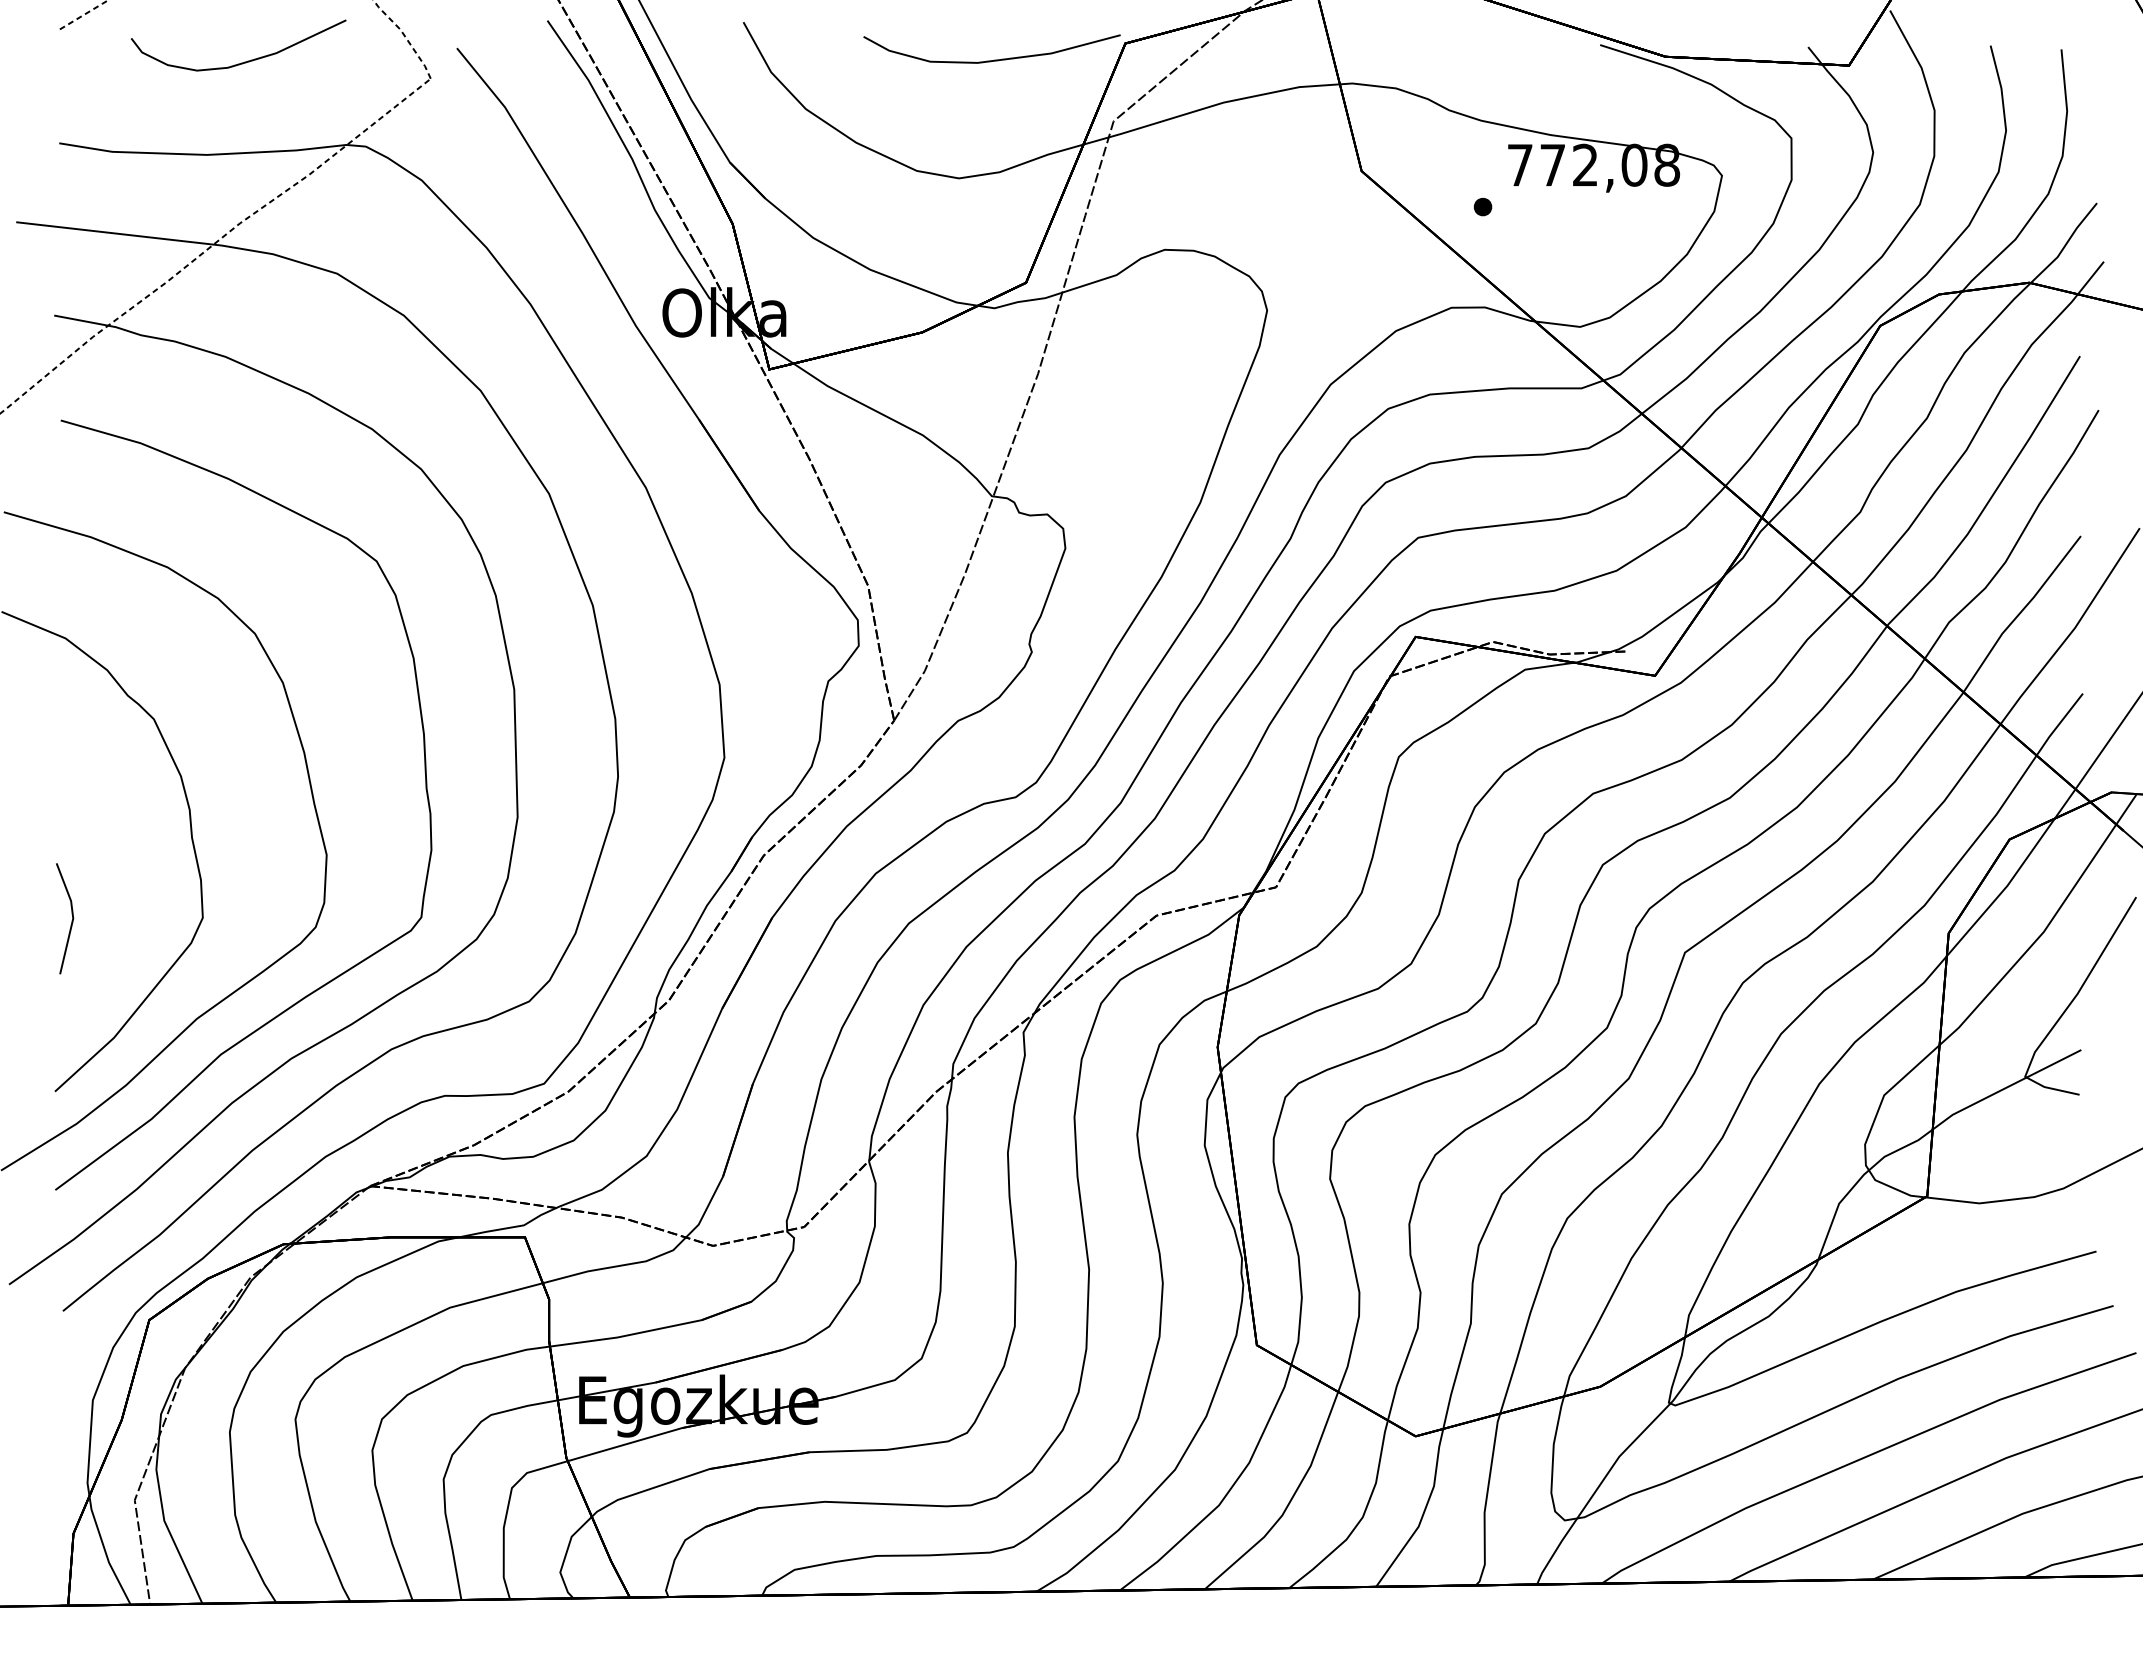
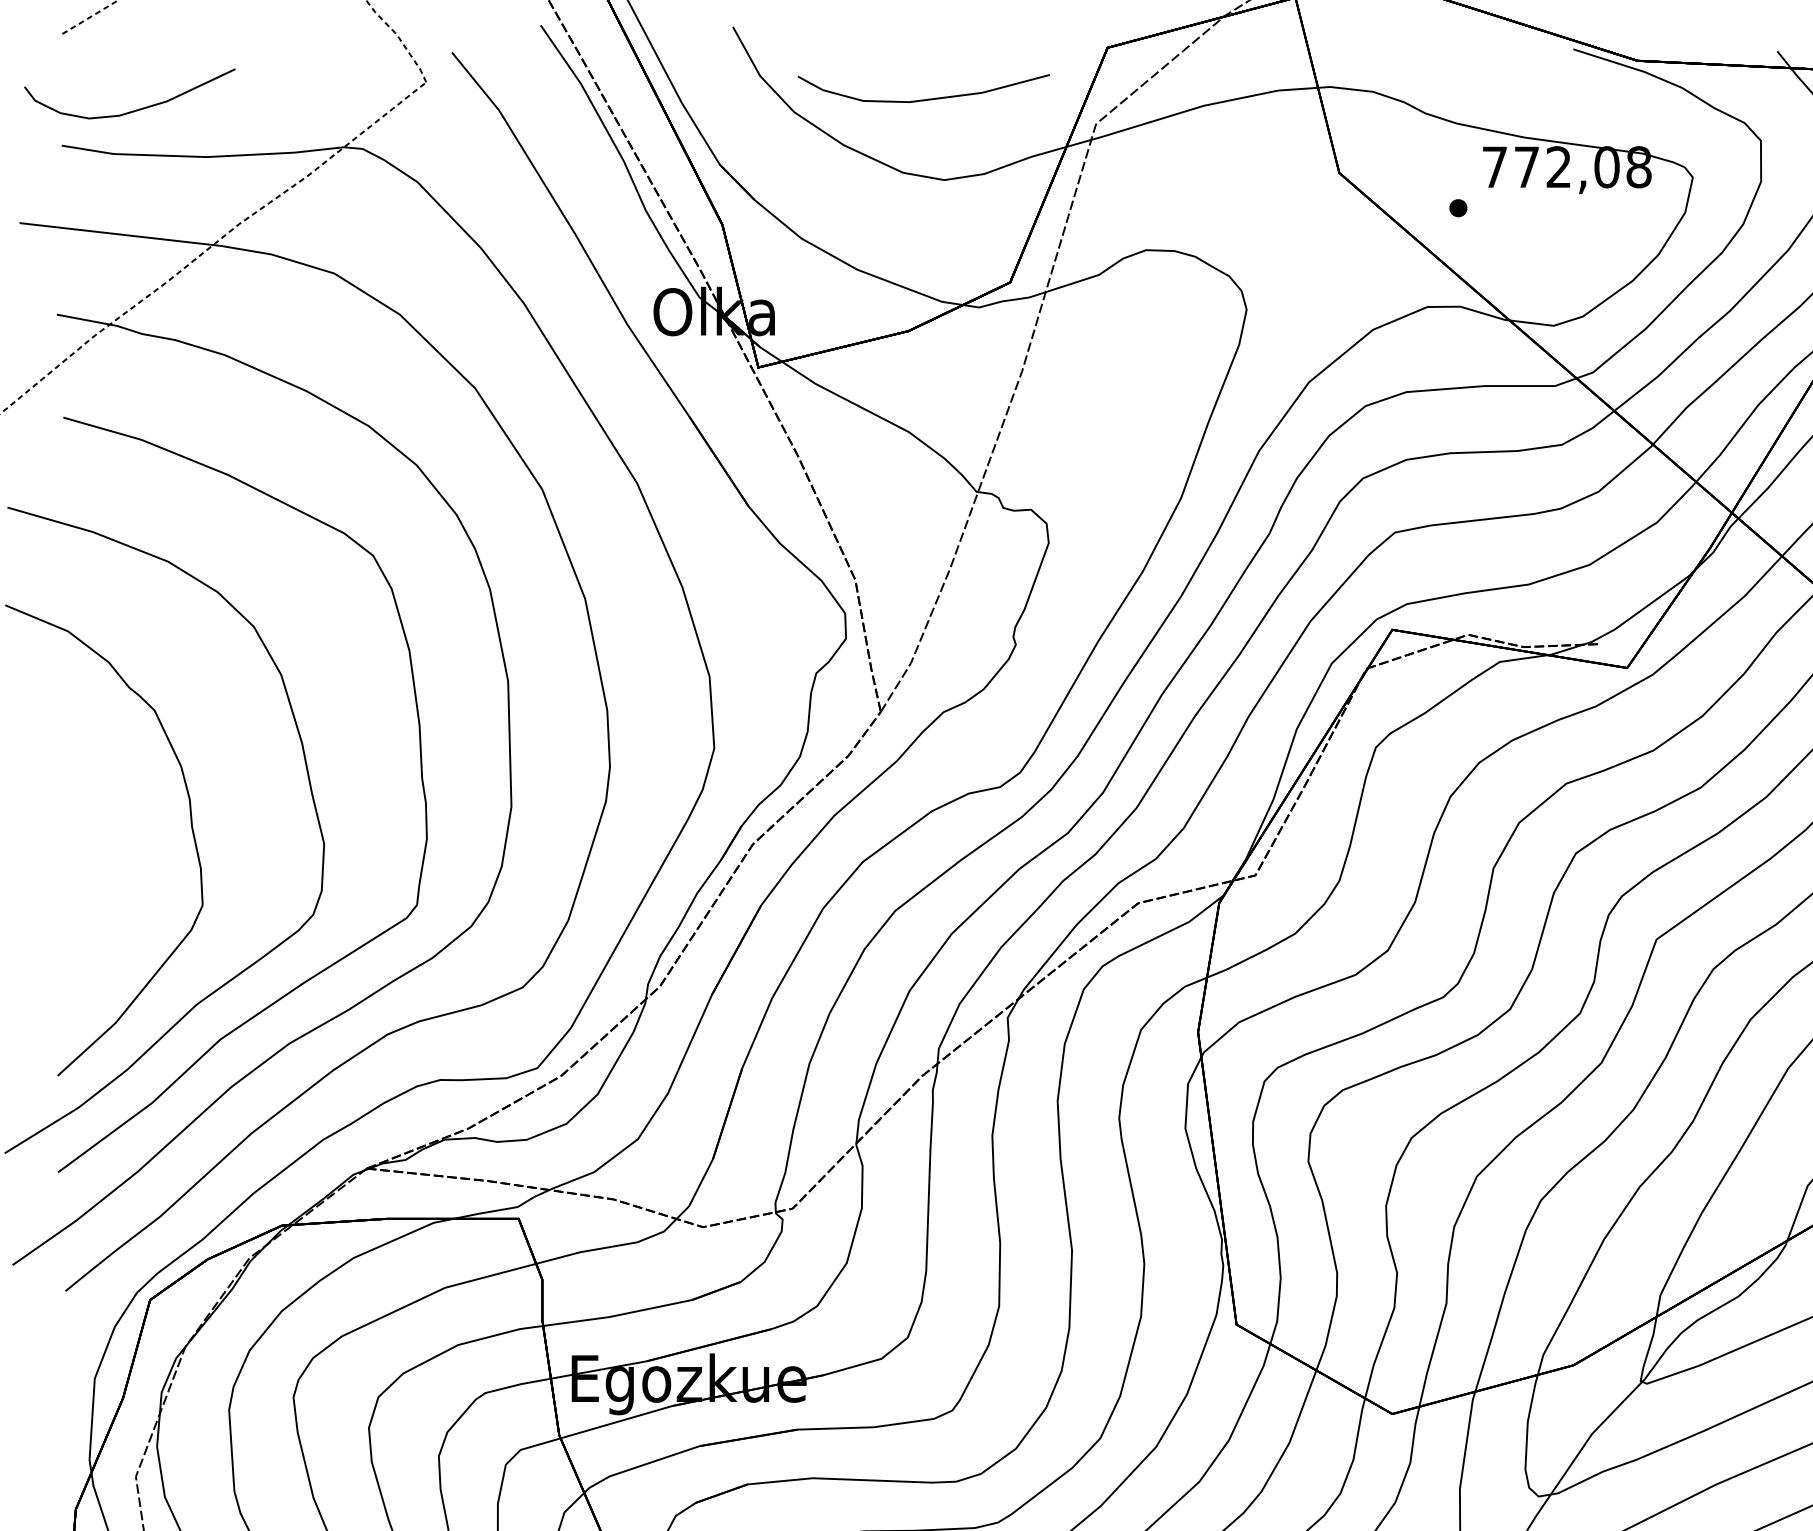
curve: (994, 59) -> (926, 98), moved
curve: (244, 61) -> (135, 109), moved
line: (71, 920) -> (73, 908), removed

